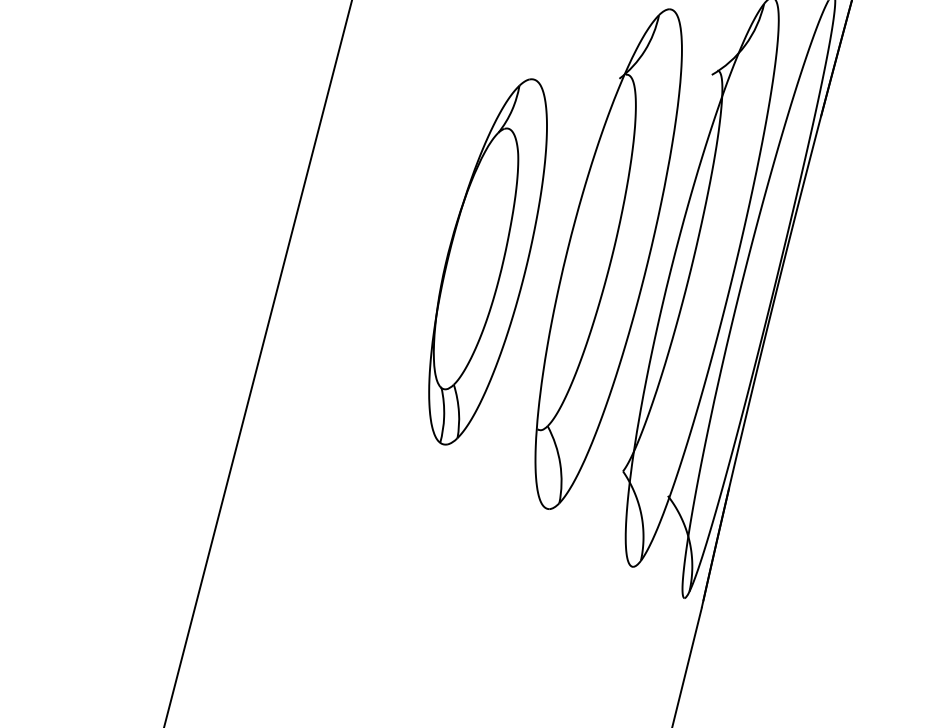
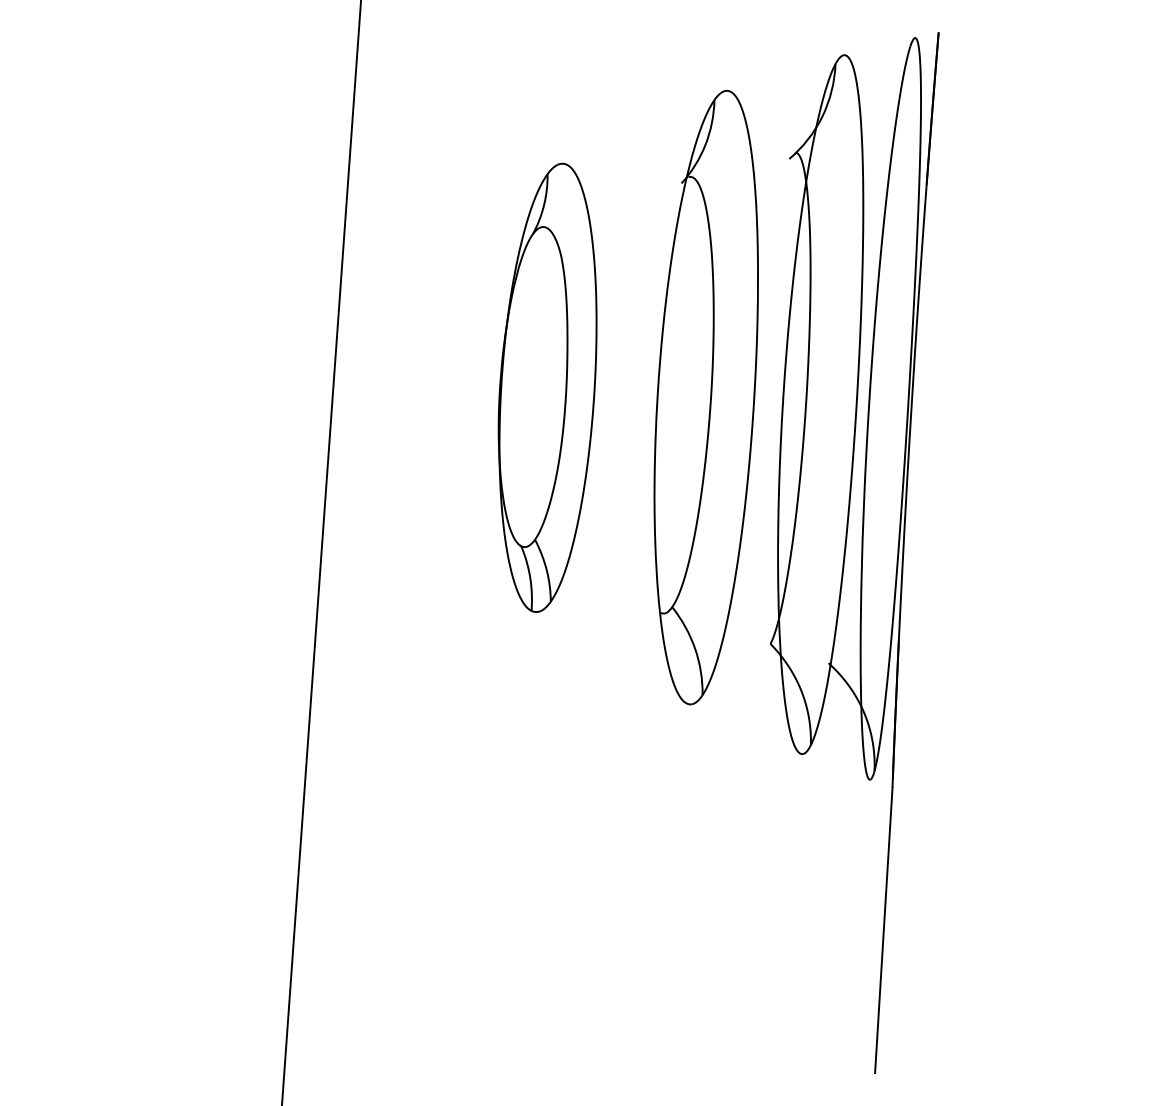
part: (487, 261) -> (547, 387), moved

